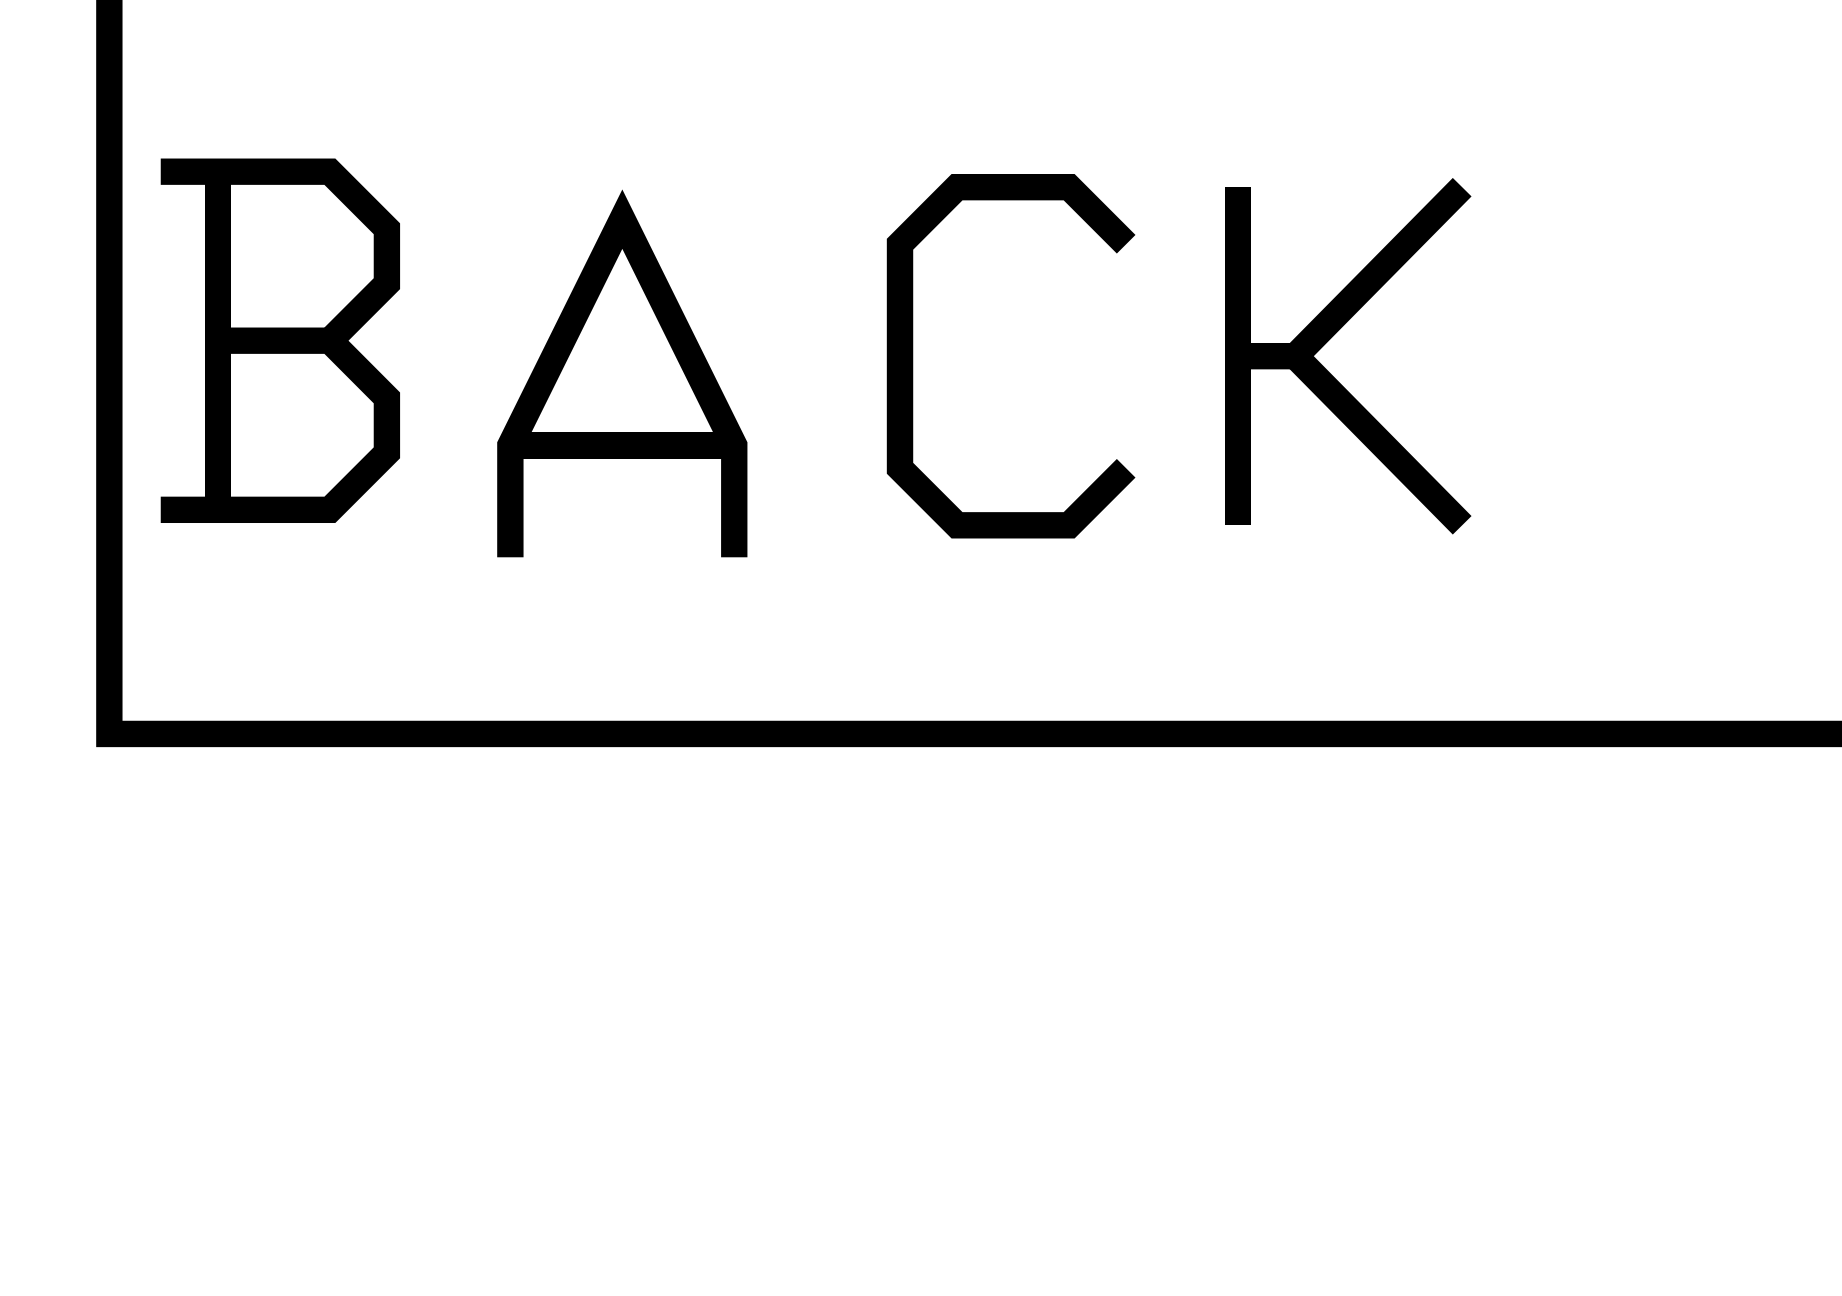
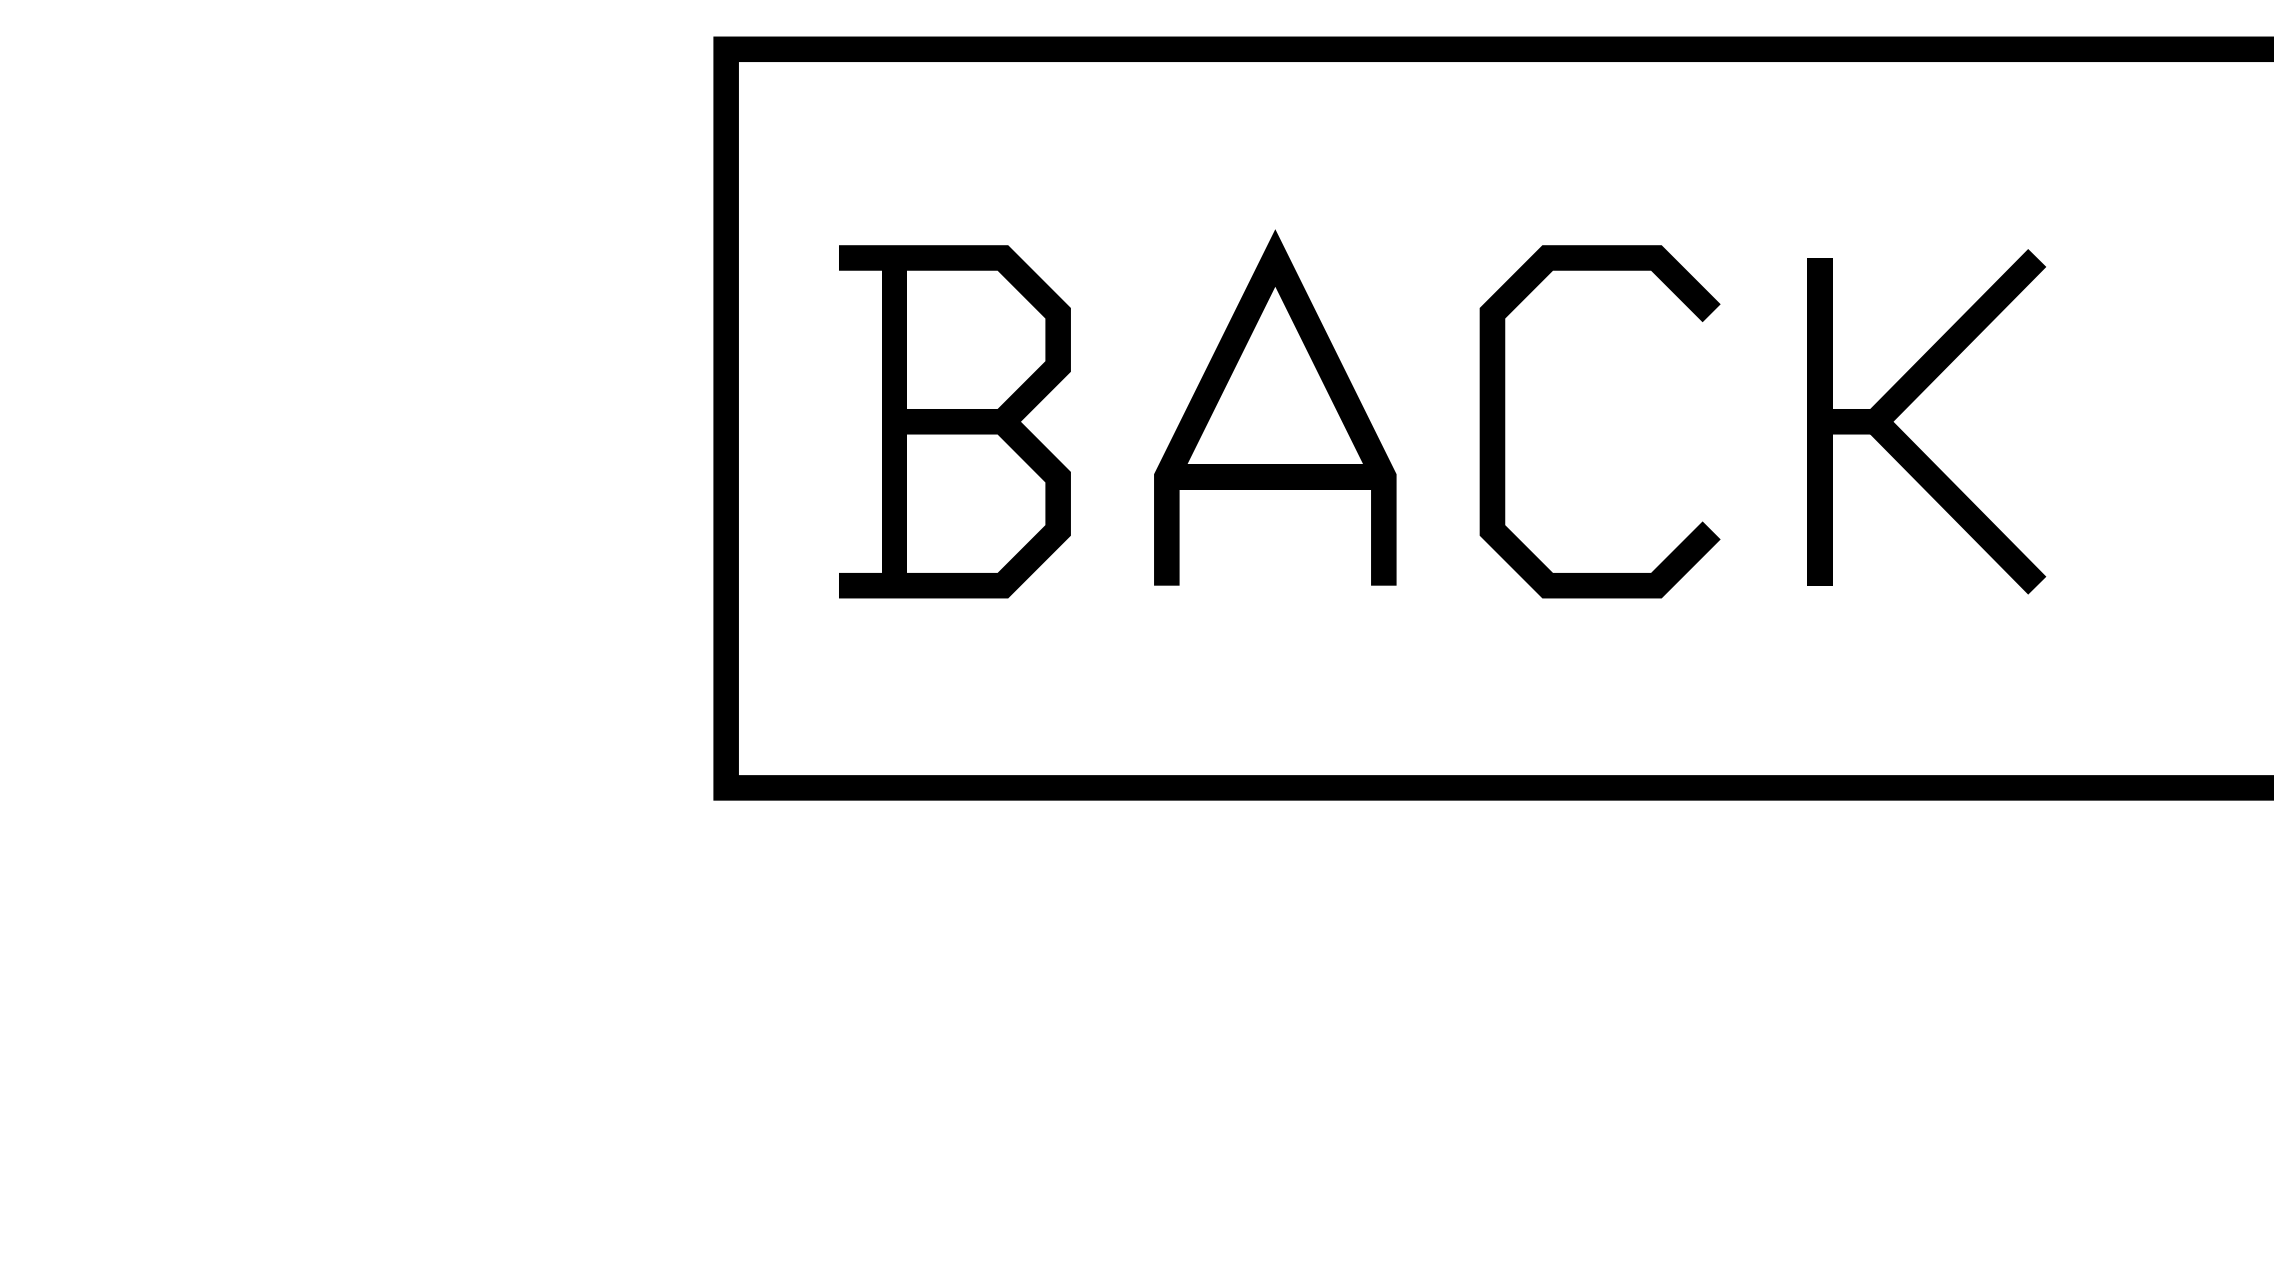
part: (279, 340) -> (954, 421), moved
part: (622, 373) -> (1275, 407), moved

